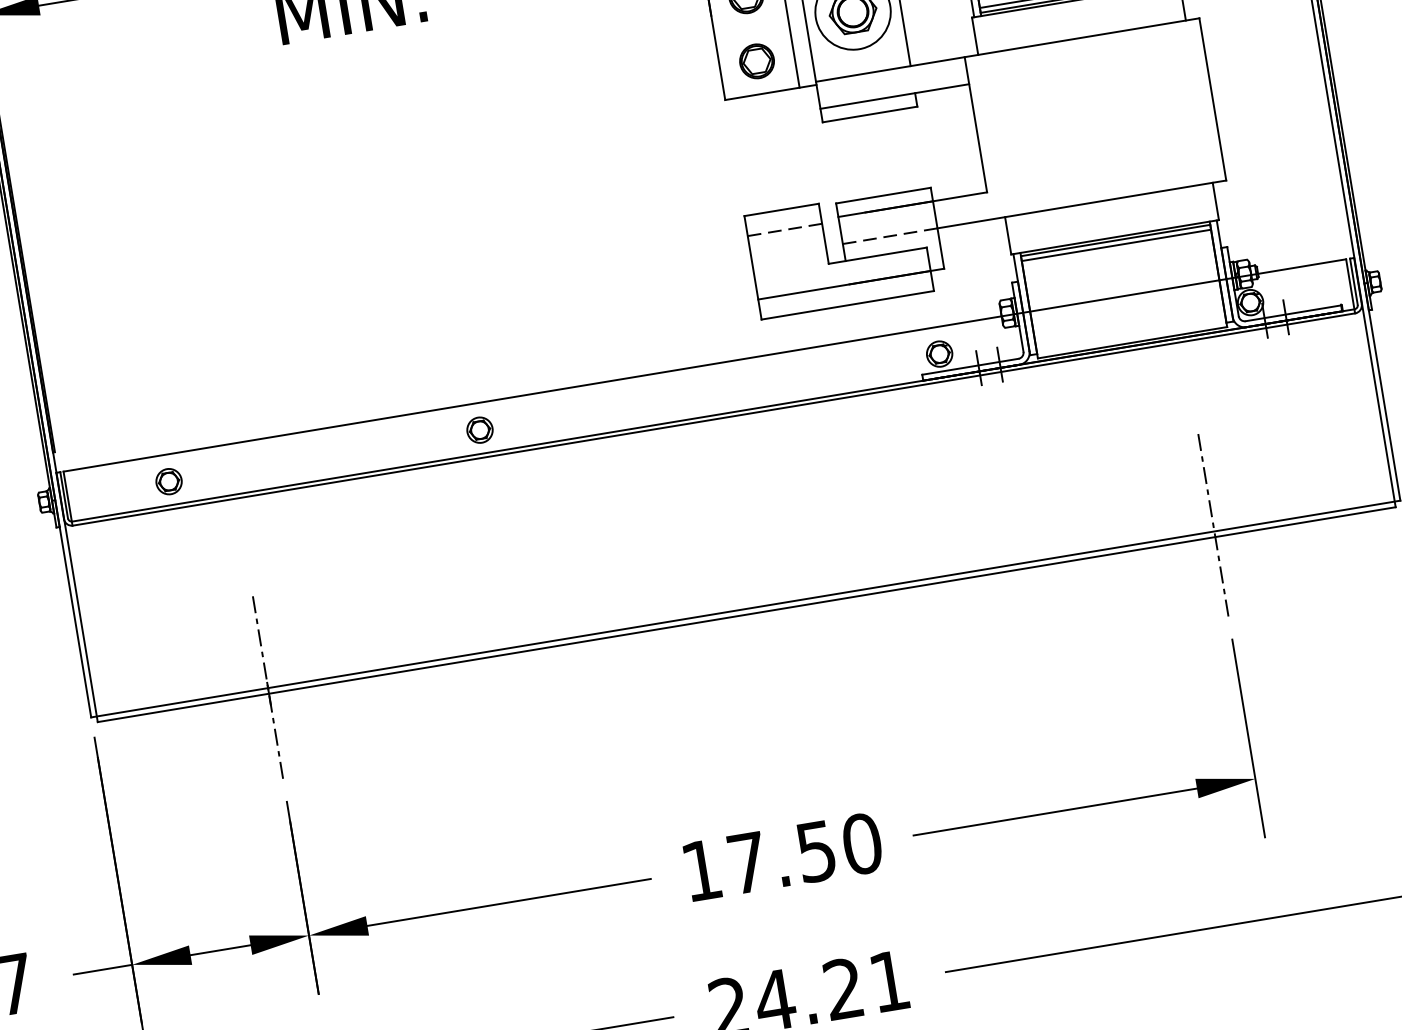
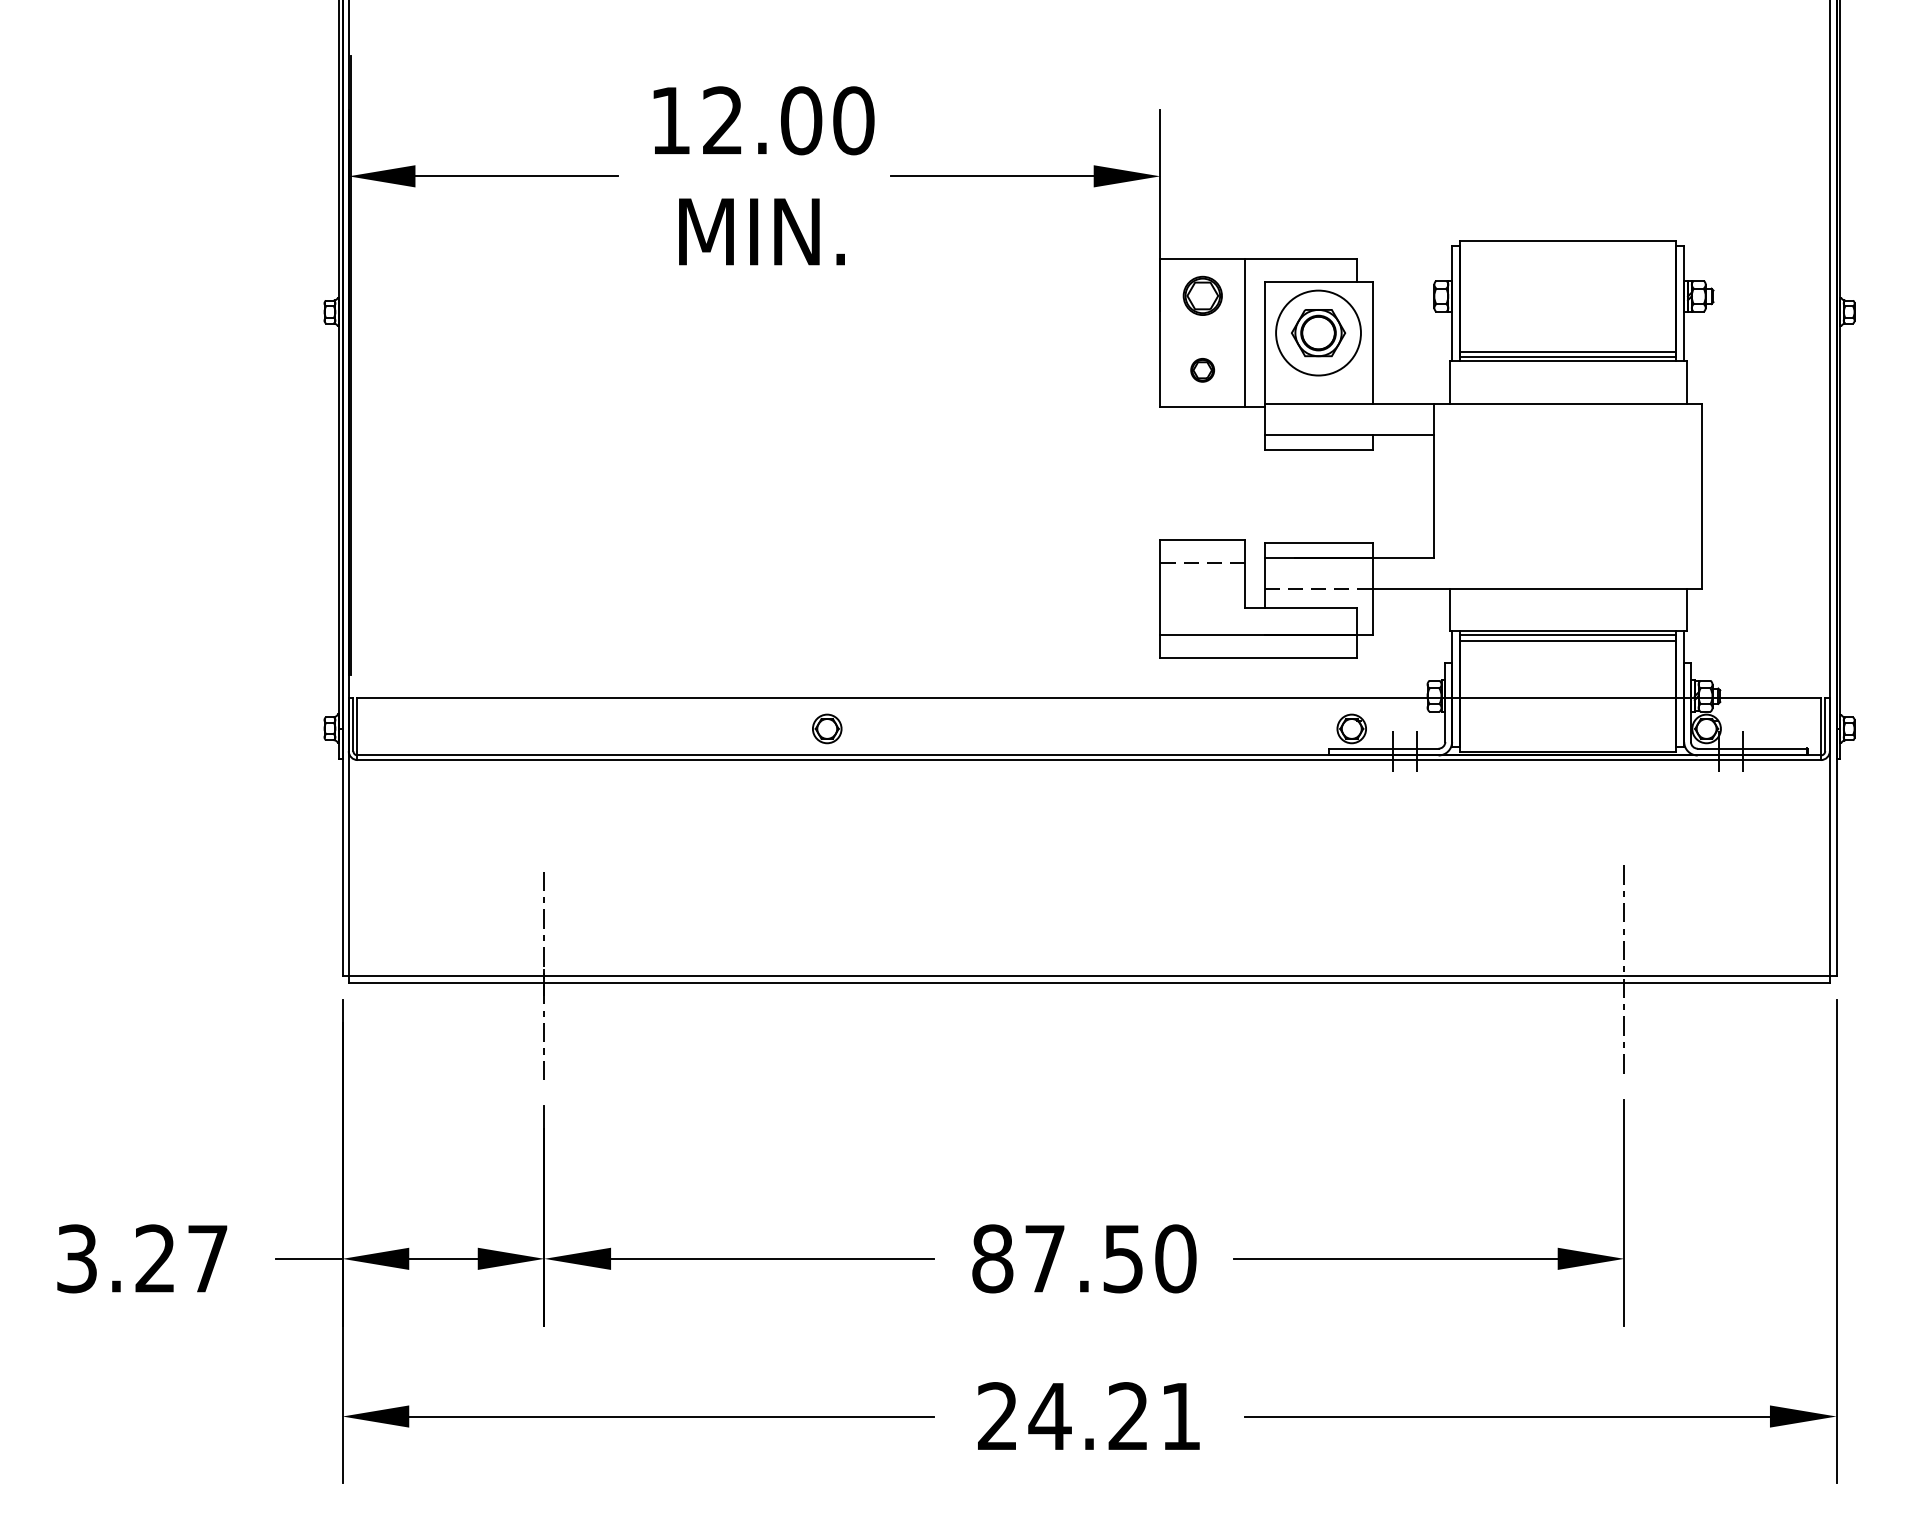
part: (756, 61) -> (1202, 370), size x0.6
part: (169, 481) -> (472, 728), removed
text: (701, 870) -> (992, 1258), 17.50 -> 87.50

